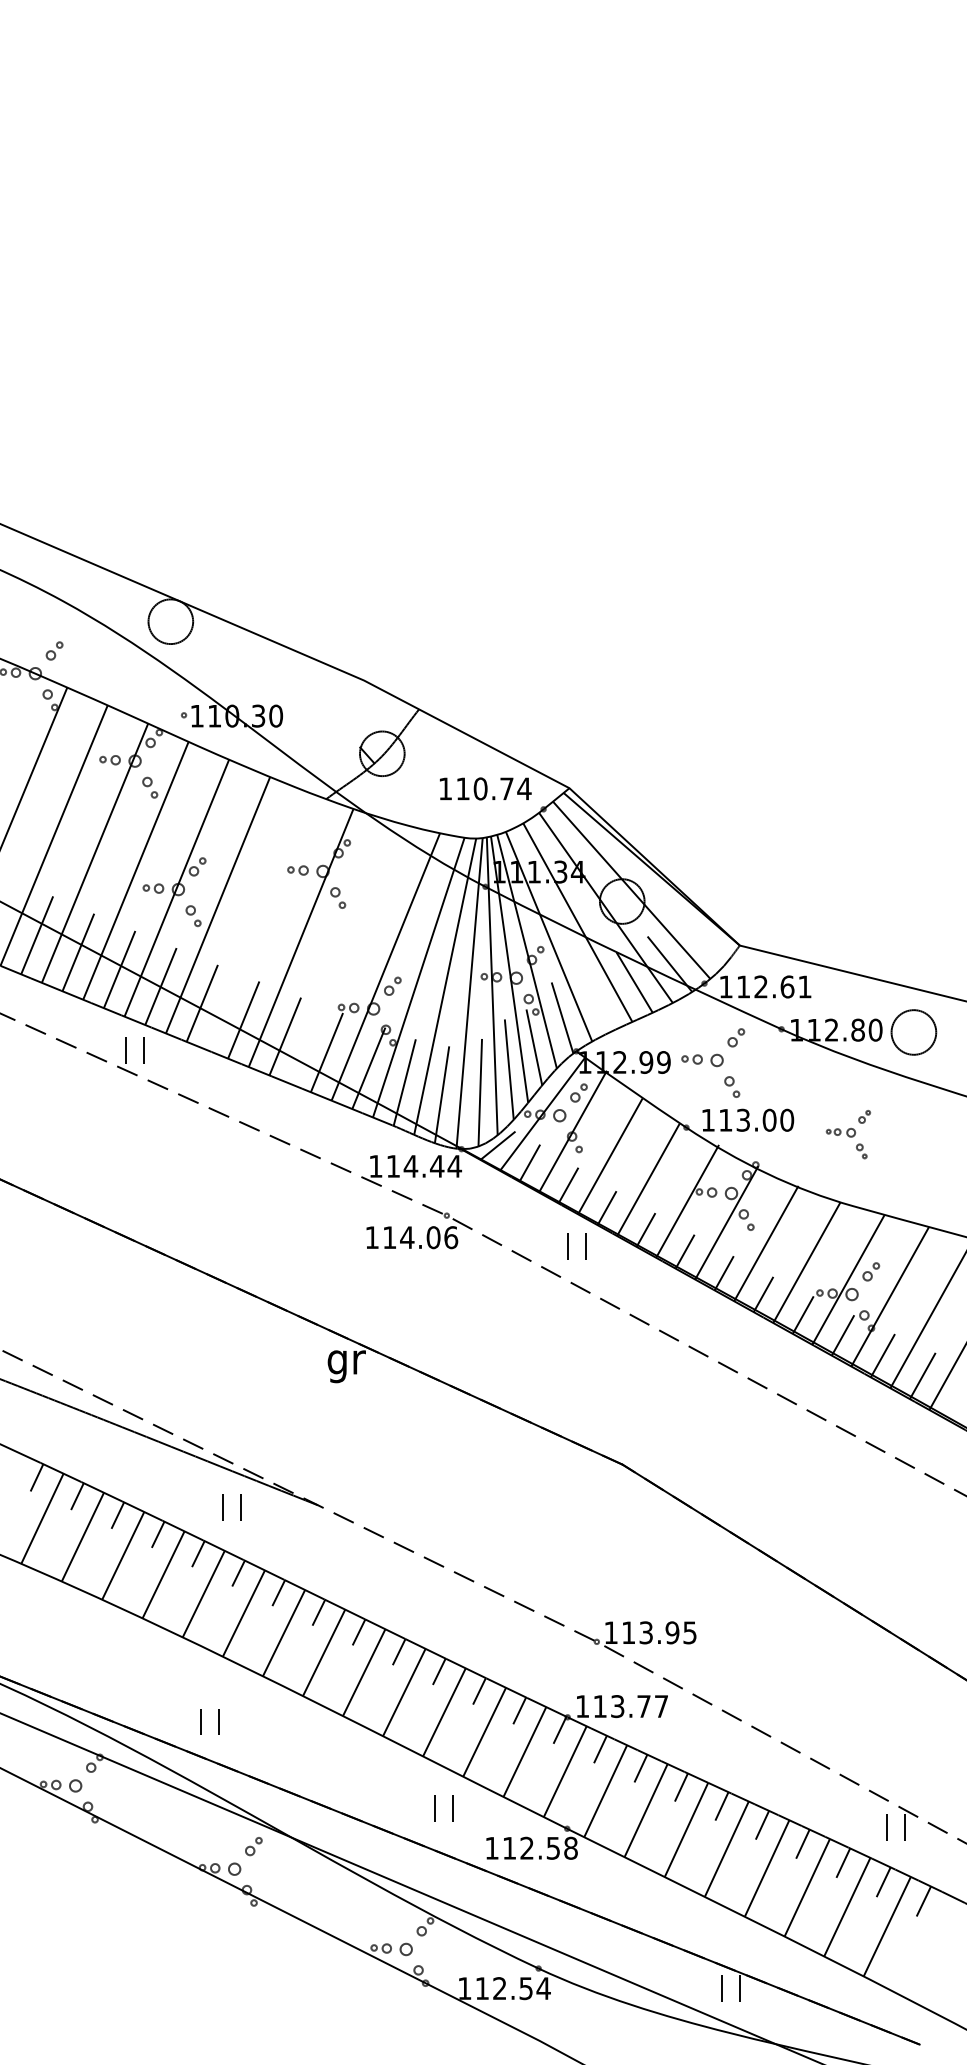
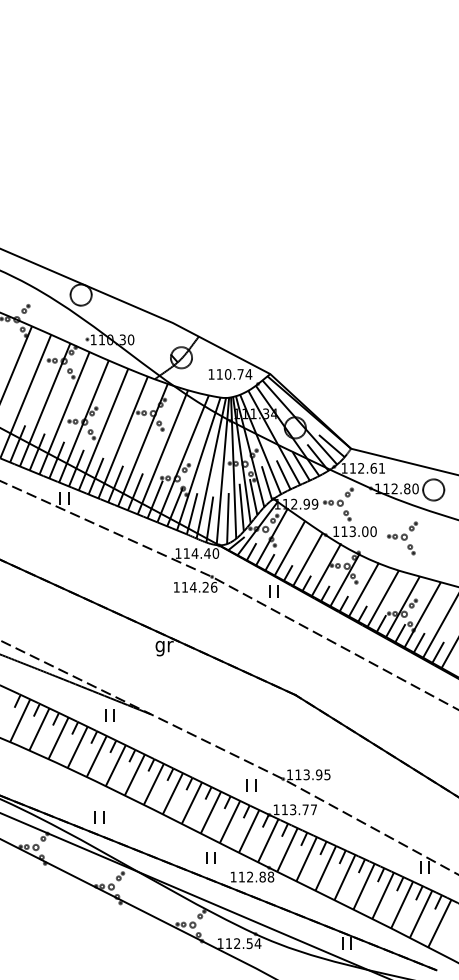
line: (257, 921) -> (122, 437), added
line: (698, 940) -> (331, 446), added
line: (342, 953) -> (162, 452), added
line: (597, 999) -> (283, 474), added
part: (848, 1134) -> (402, 538), size x1.43
text: (453, 1166) -> (215, 553), 114.44 -> 114.40
text: (432, 1237) -> (205, 587), 114.06 -> 114.26
part: (529, 1655) -> (251, 785), added
text: (553, 1847) -> (262, 876), 112.58 -> 112.88
line: (926, 1946) -> (439, 923), added

